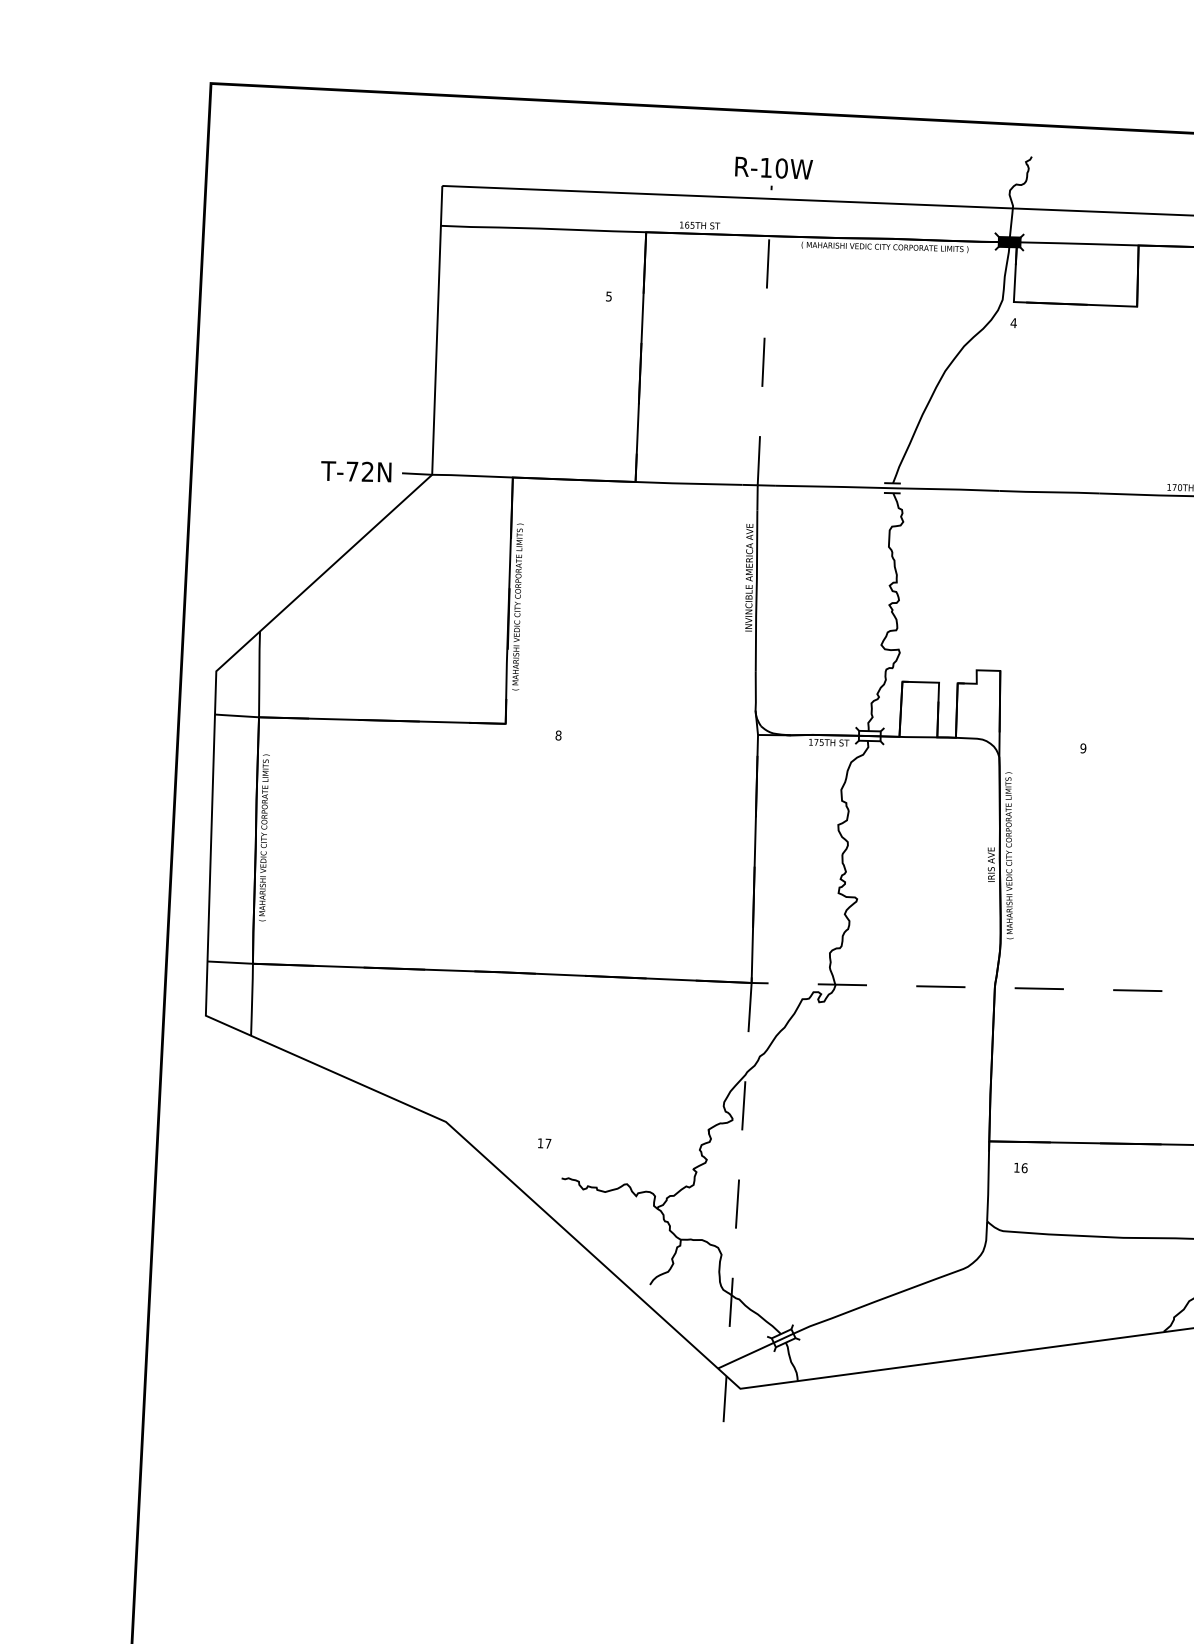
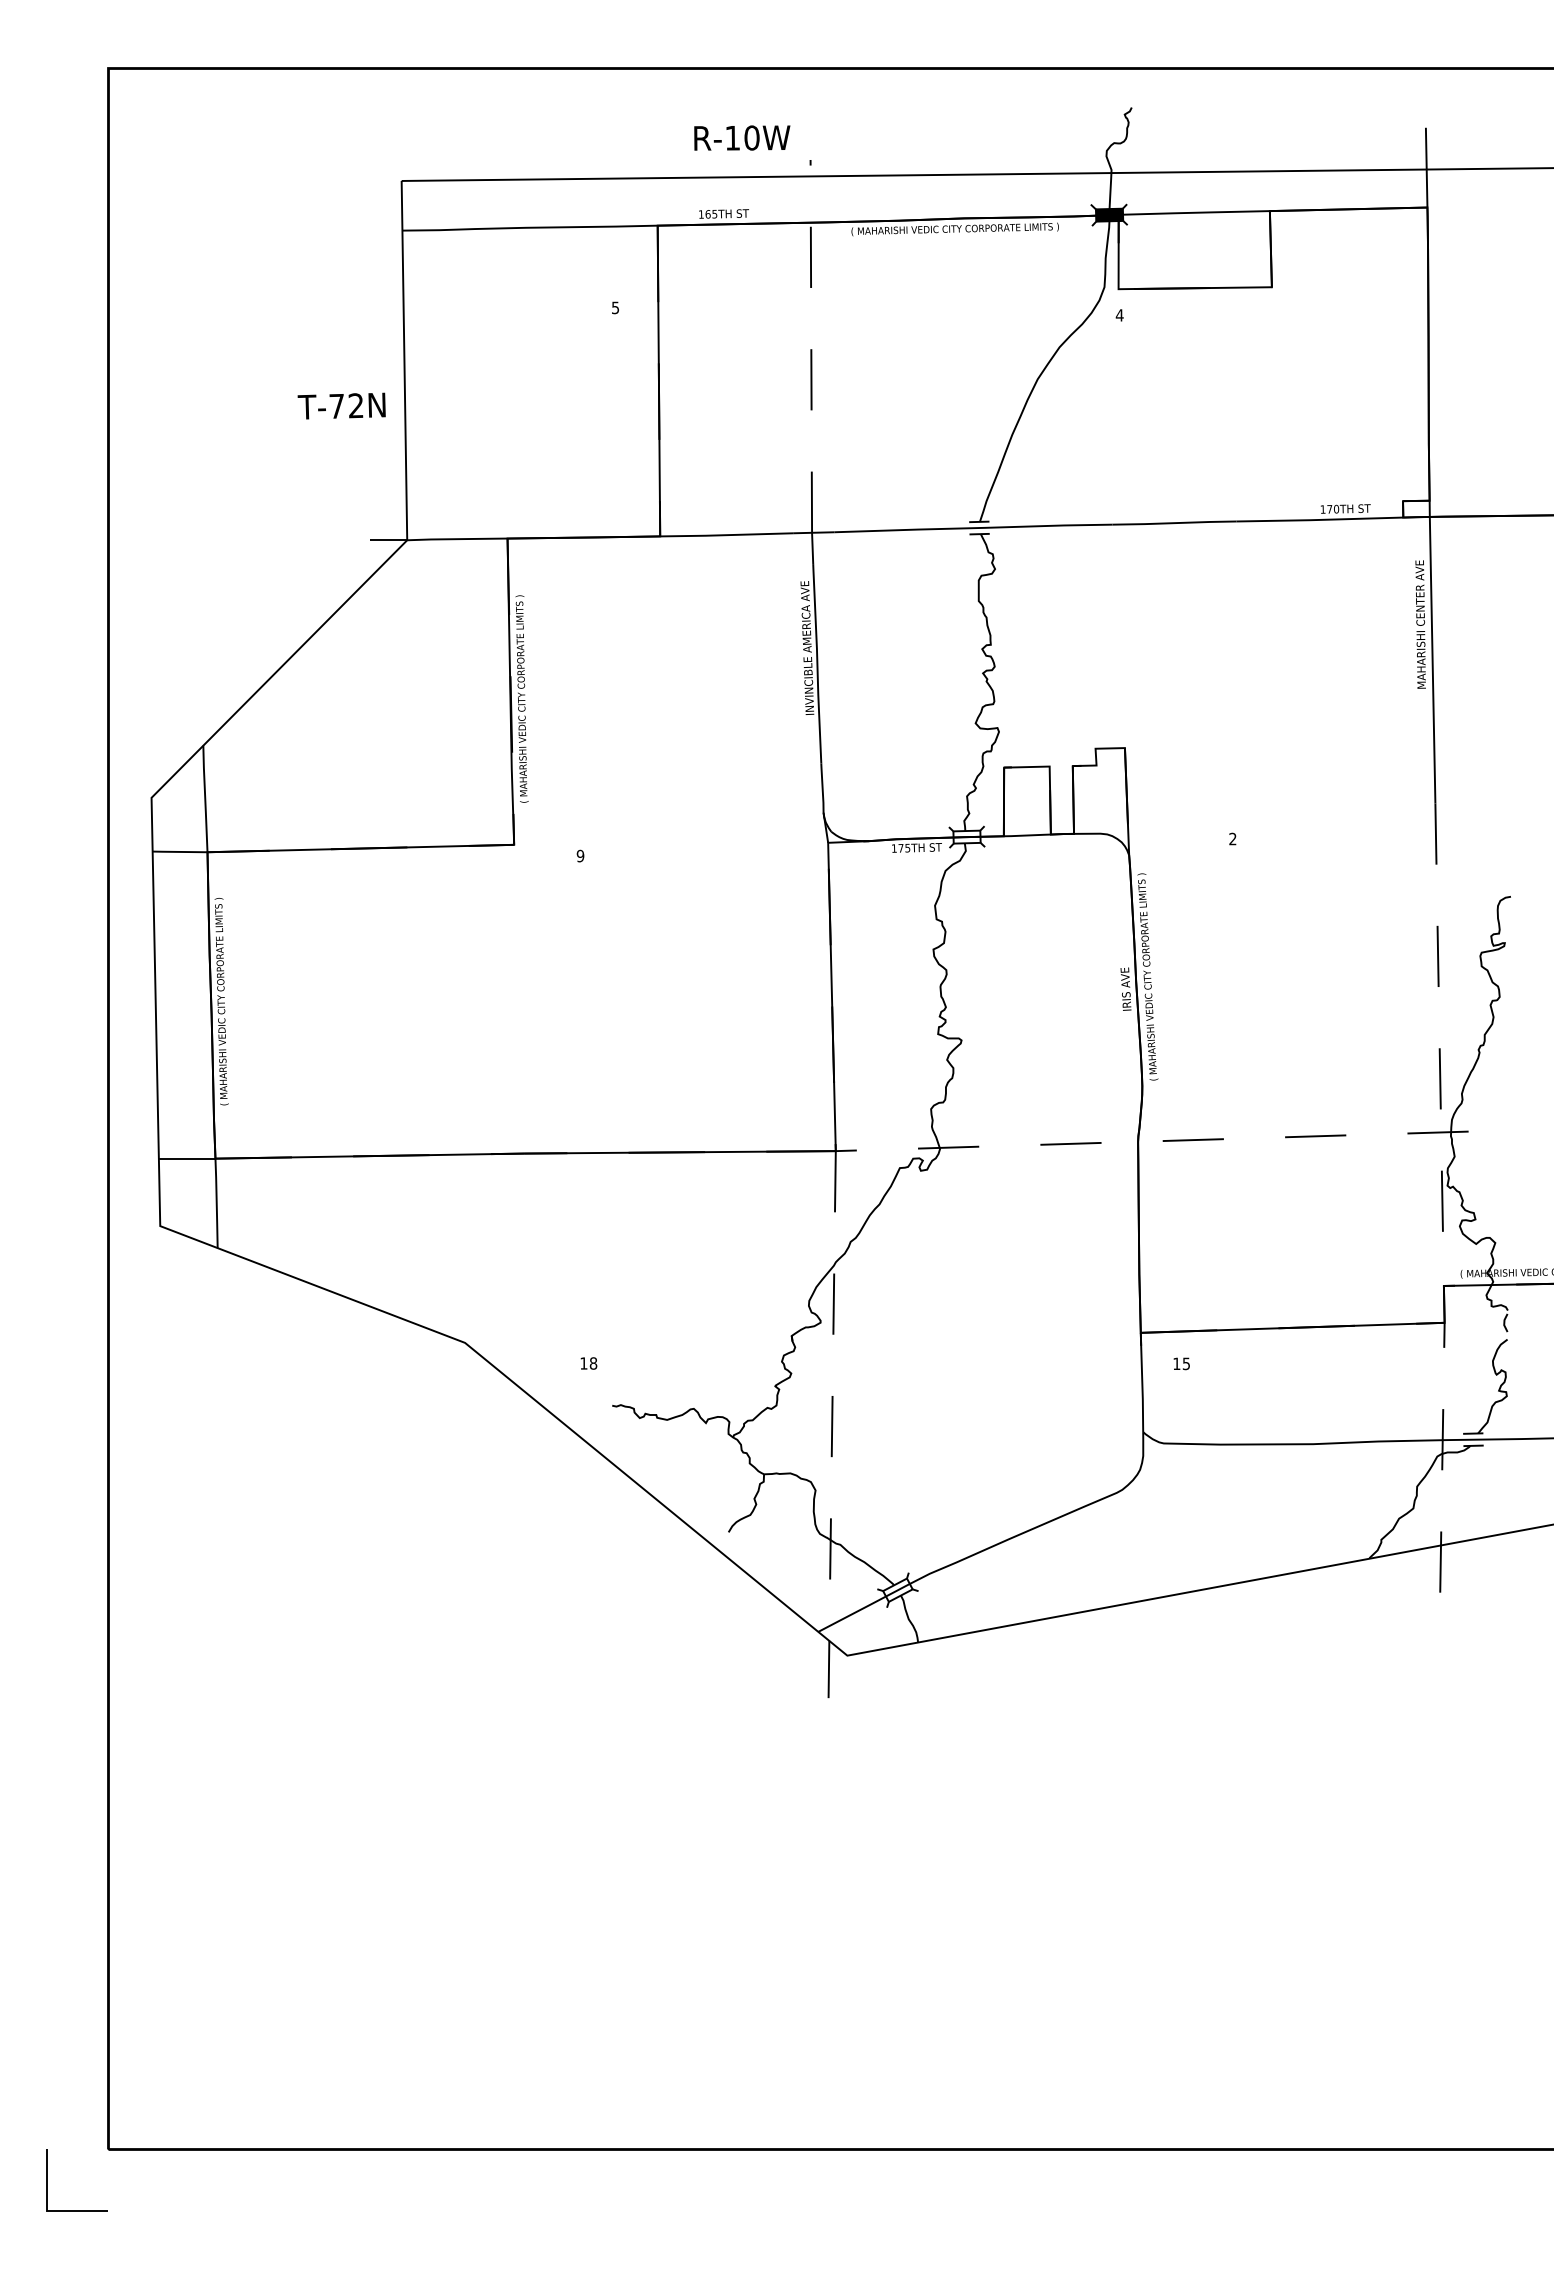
text: (774, 167) -> (742, 137), moved
text: (356, 471) -> (341, 405), moved
text: (558, 735) -> (580, 856), 8 -> 9
text: (1083, 747) -> (1232, 838), 9 -> 2
text: (548, 1143) -> (593, 1363), 17 -> 18
text: (1024, 1167) -> (1186, 1363), 16 -> 15

